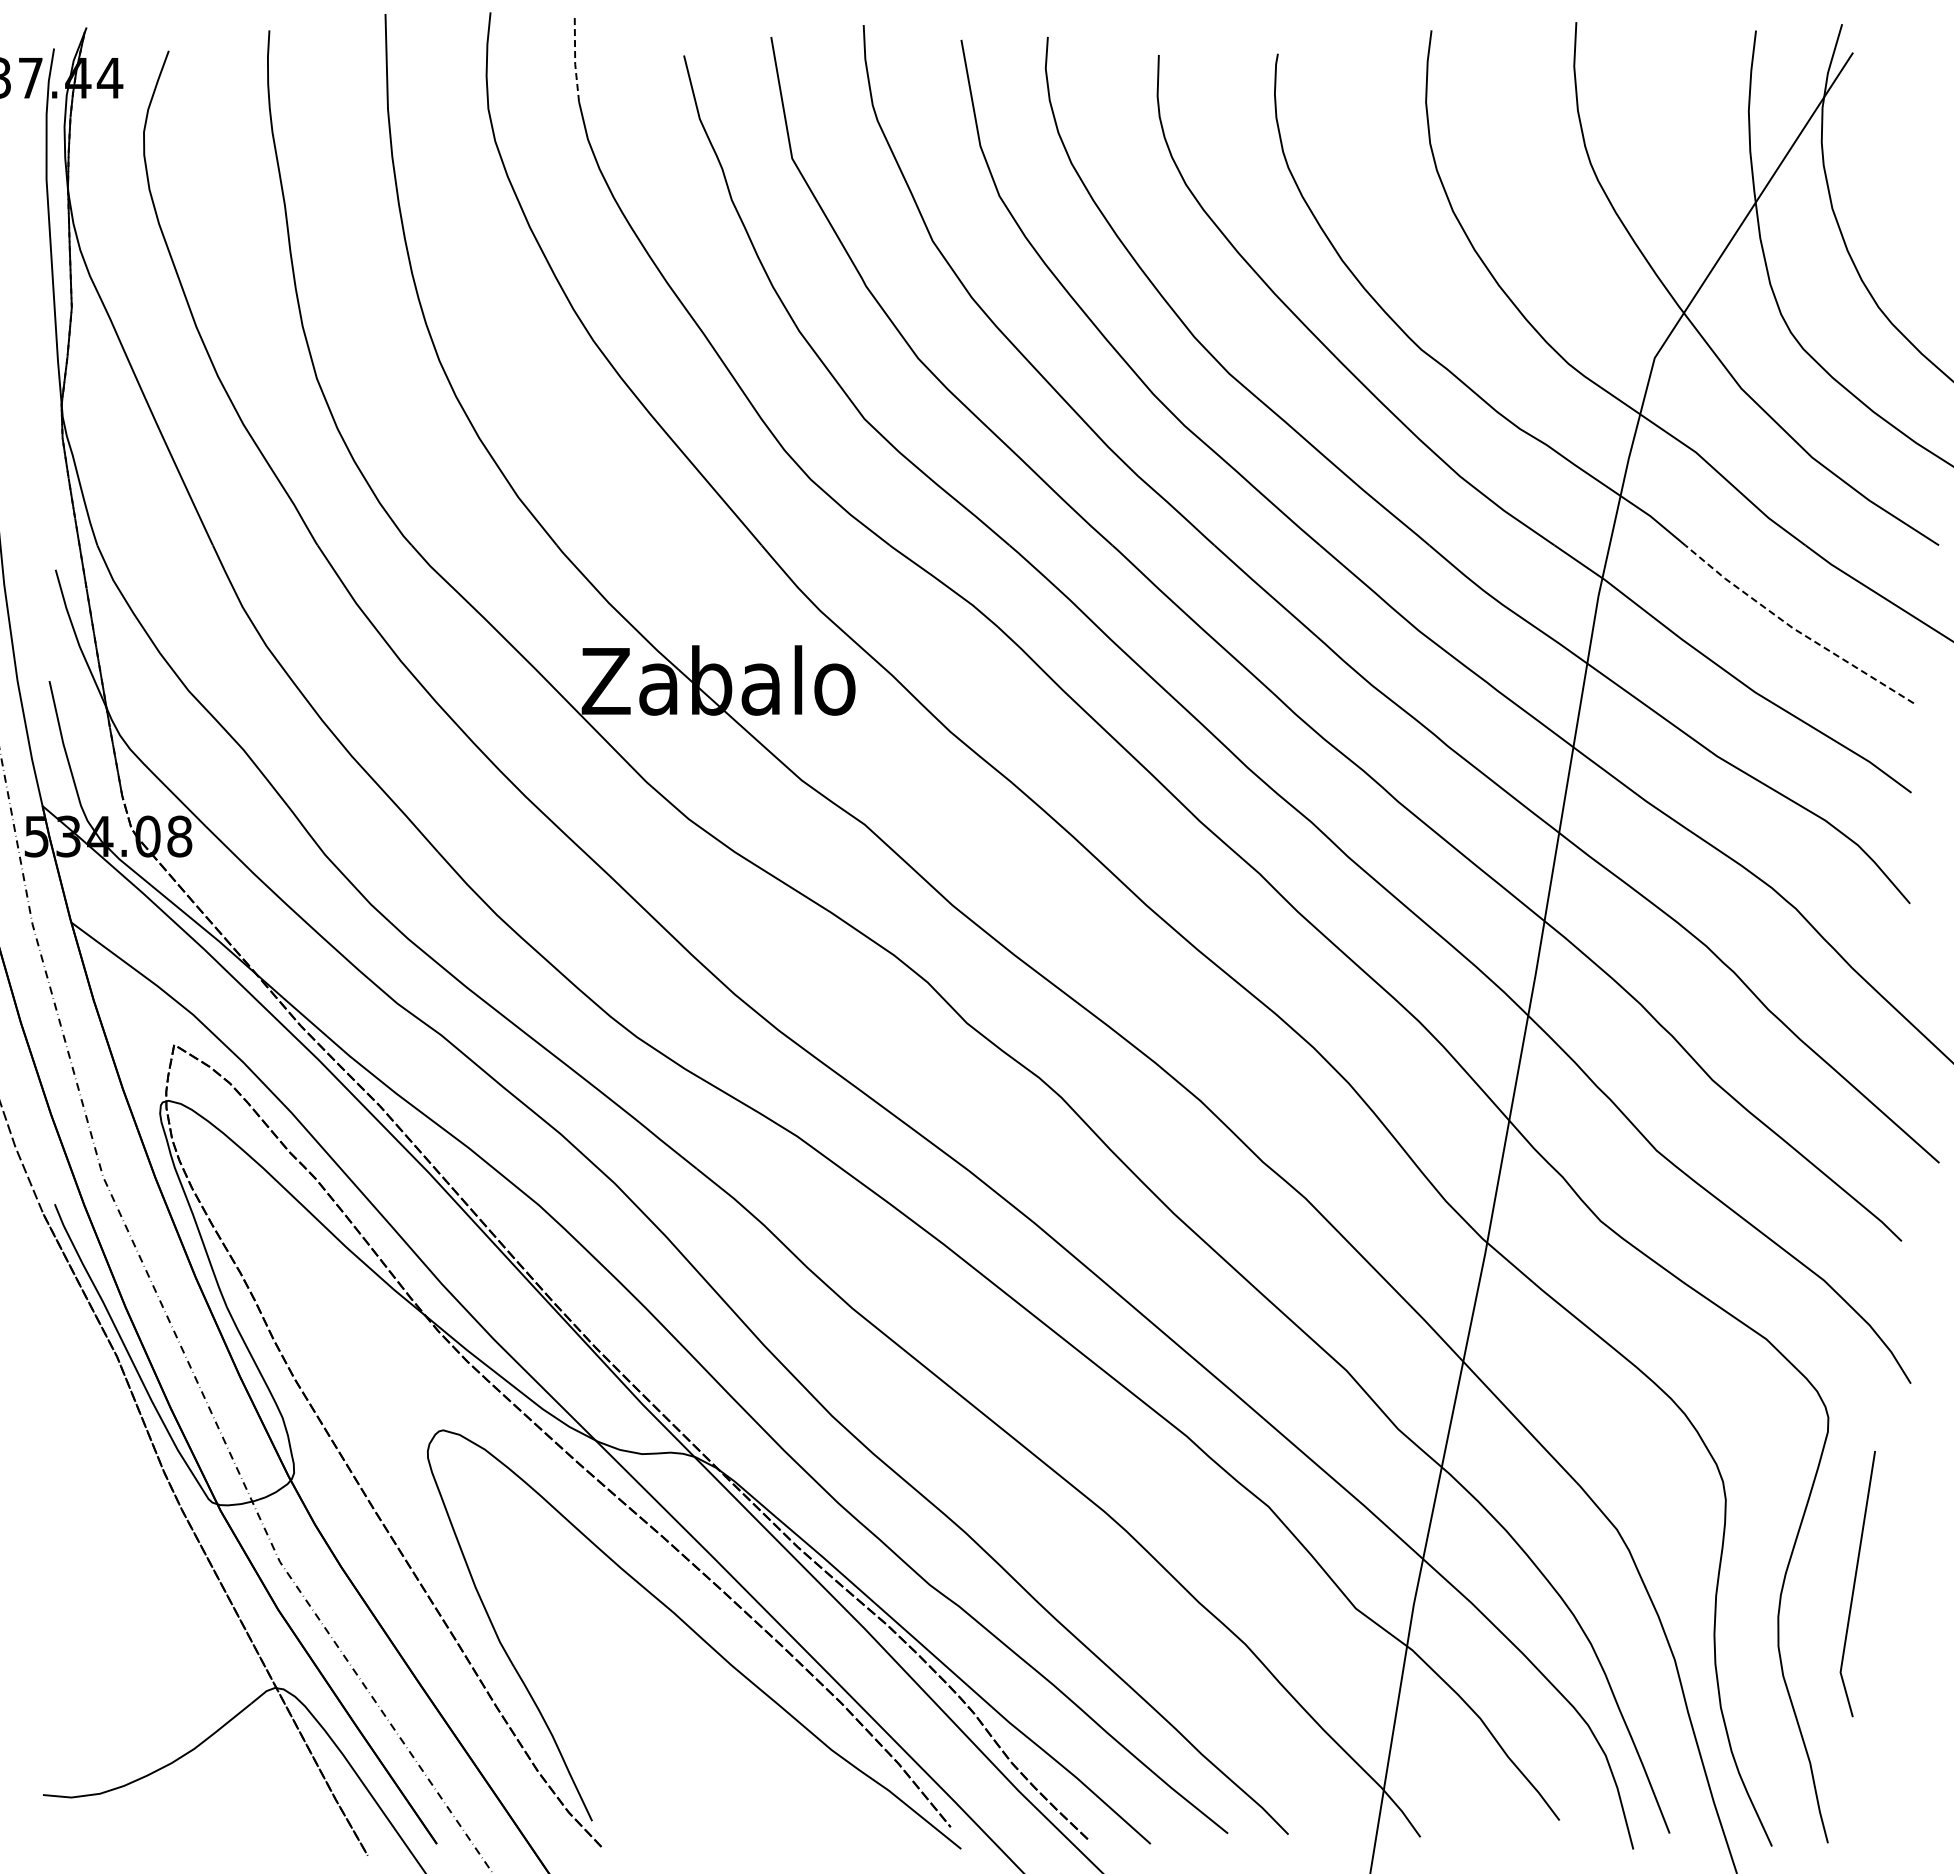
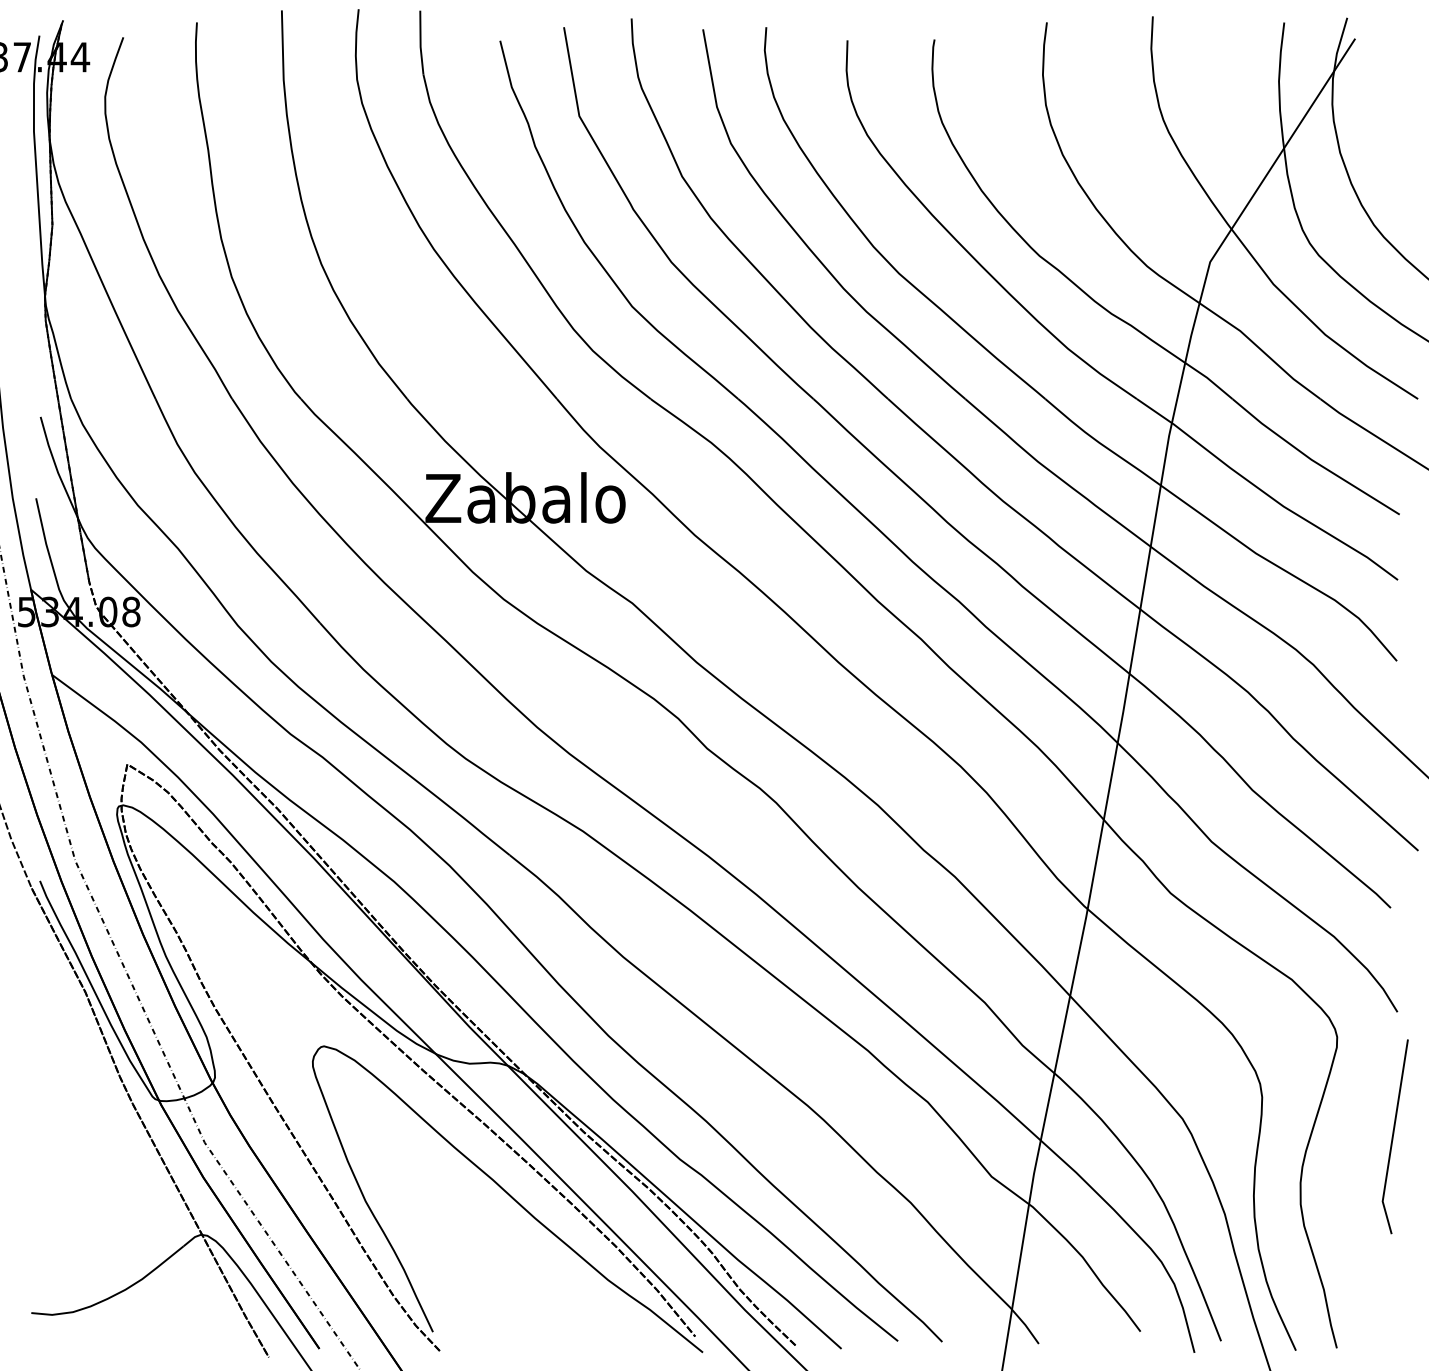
line: (575, 58) -> (420, 42), dashed -> solid
line: (1794, 628) -> (1312, 459), dashed -> solid
line: (1855, 1584) -> (1393, 1137), moved

